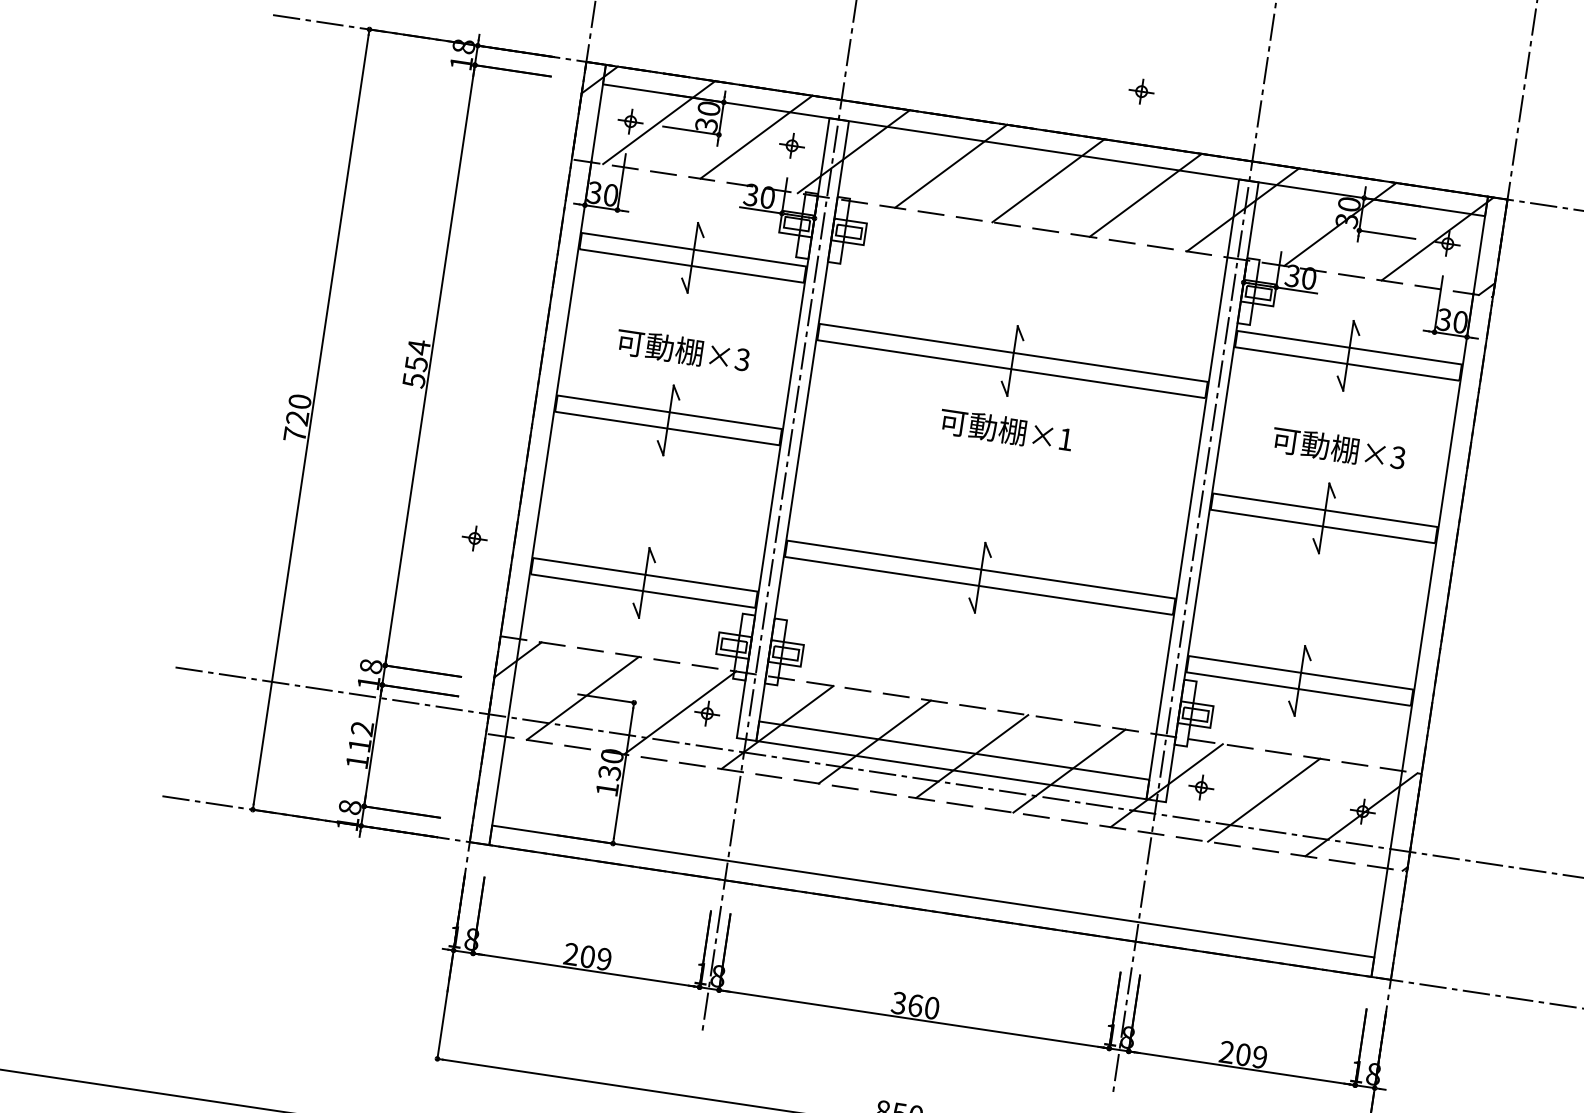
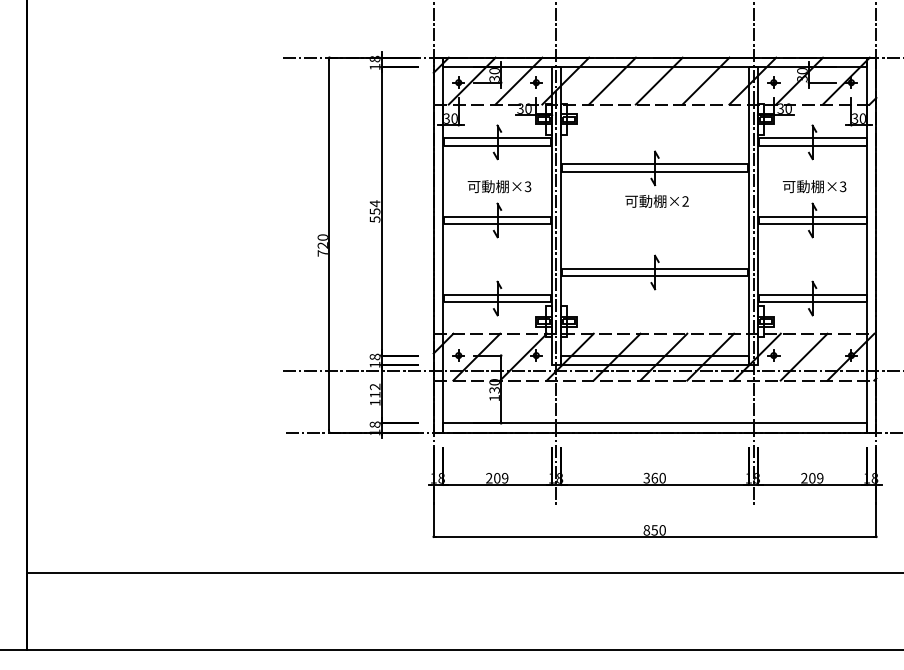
part: (1141, 91) -> (773, 82), moved
text: (1065, 439) -> (685, 201), ×1 -> ×2
part: (474, 538) -> (458, 355), moved

